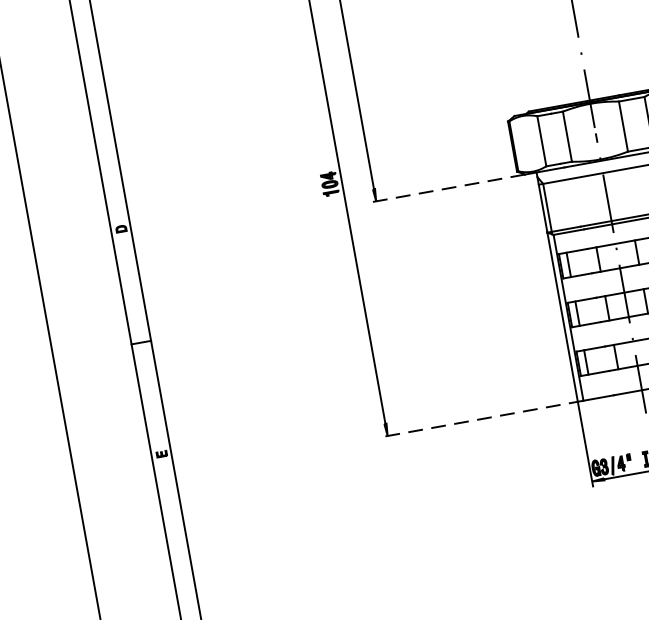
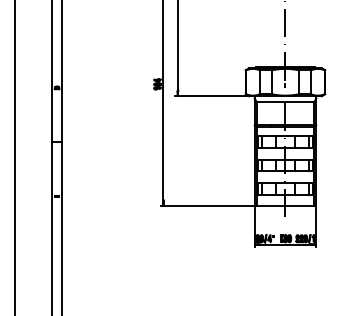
line: (448, 188) -> (212, 96), dashed -> solid
line: (481, 419) -> (208, 206), dashed -> solid

